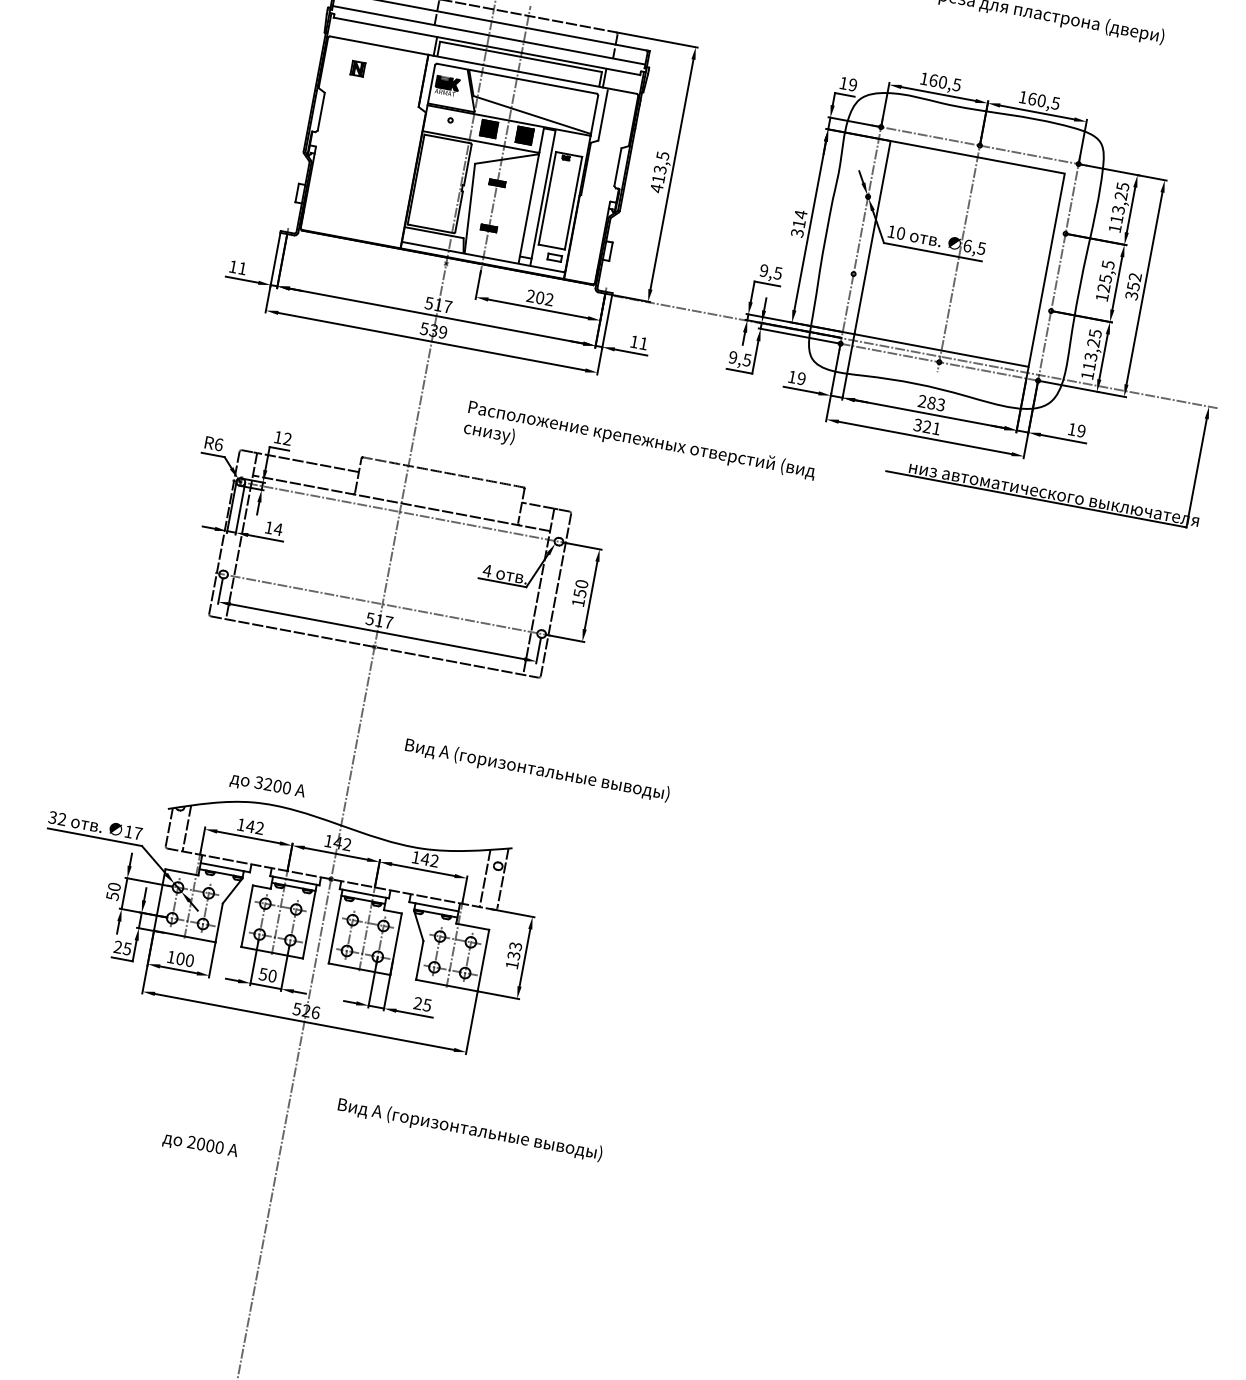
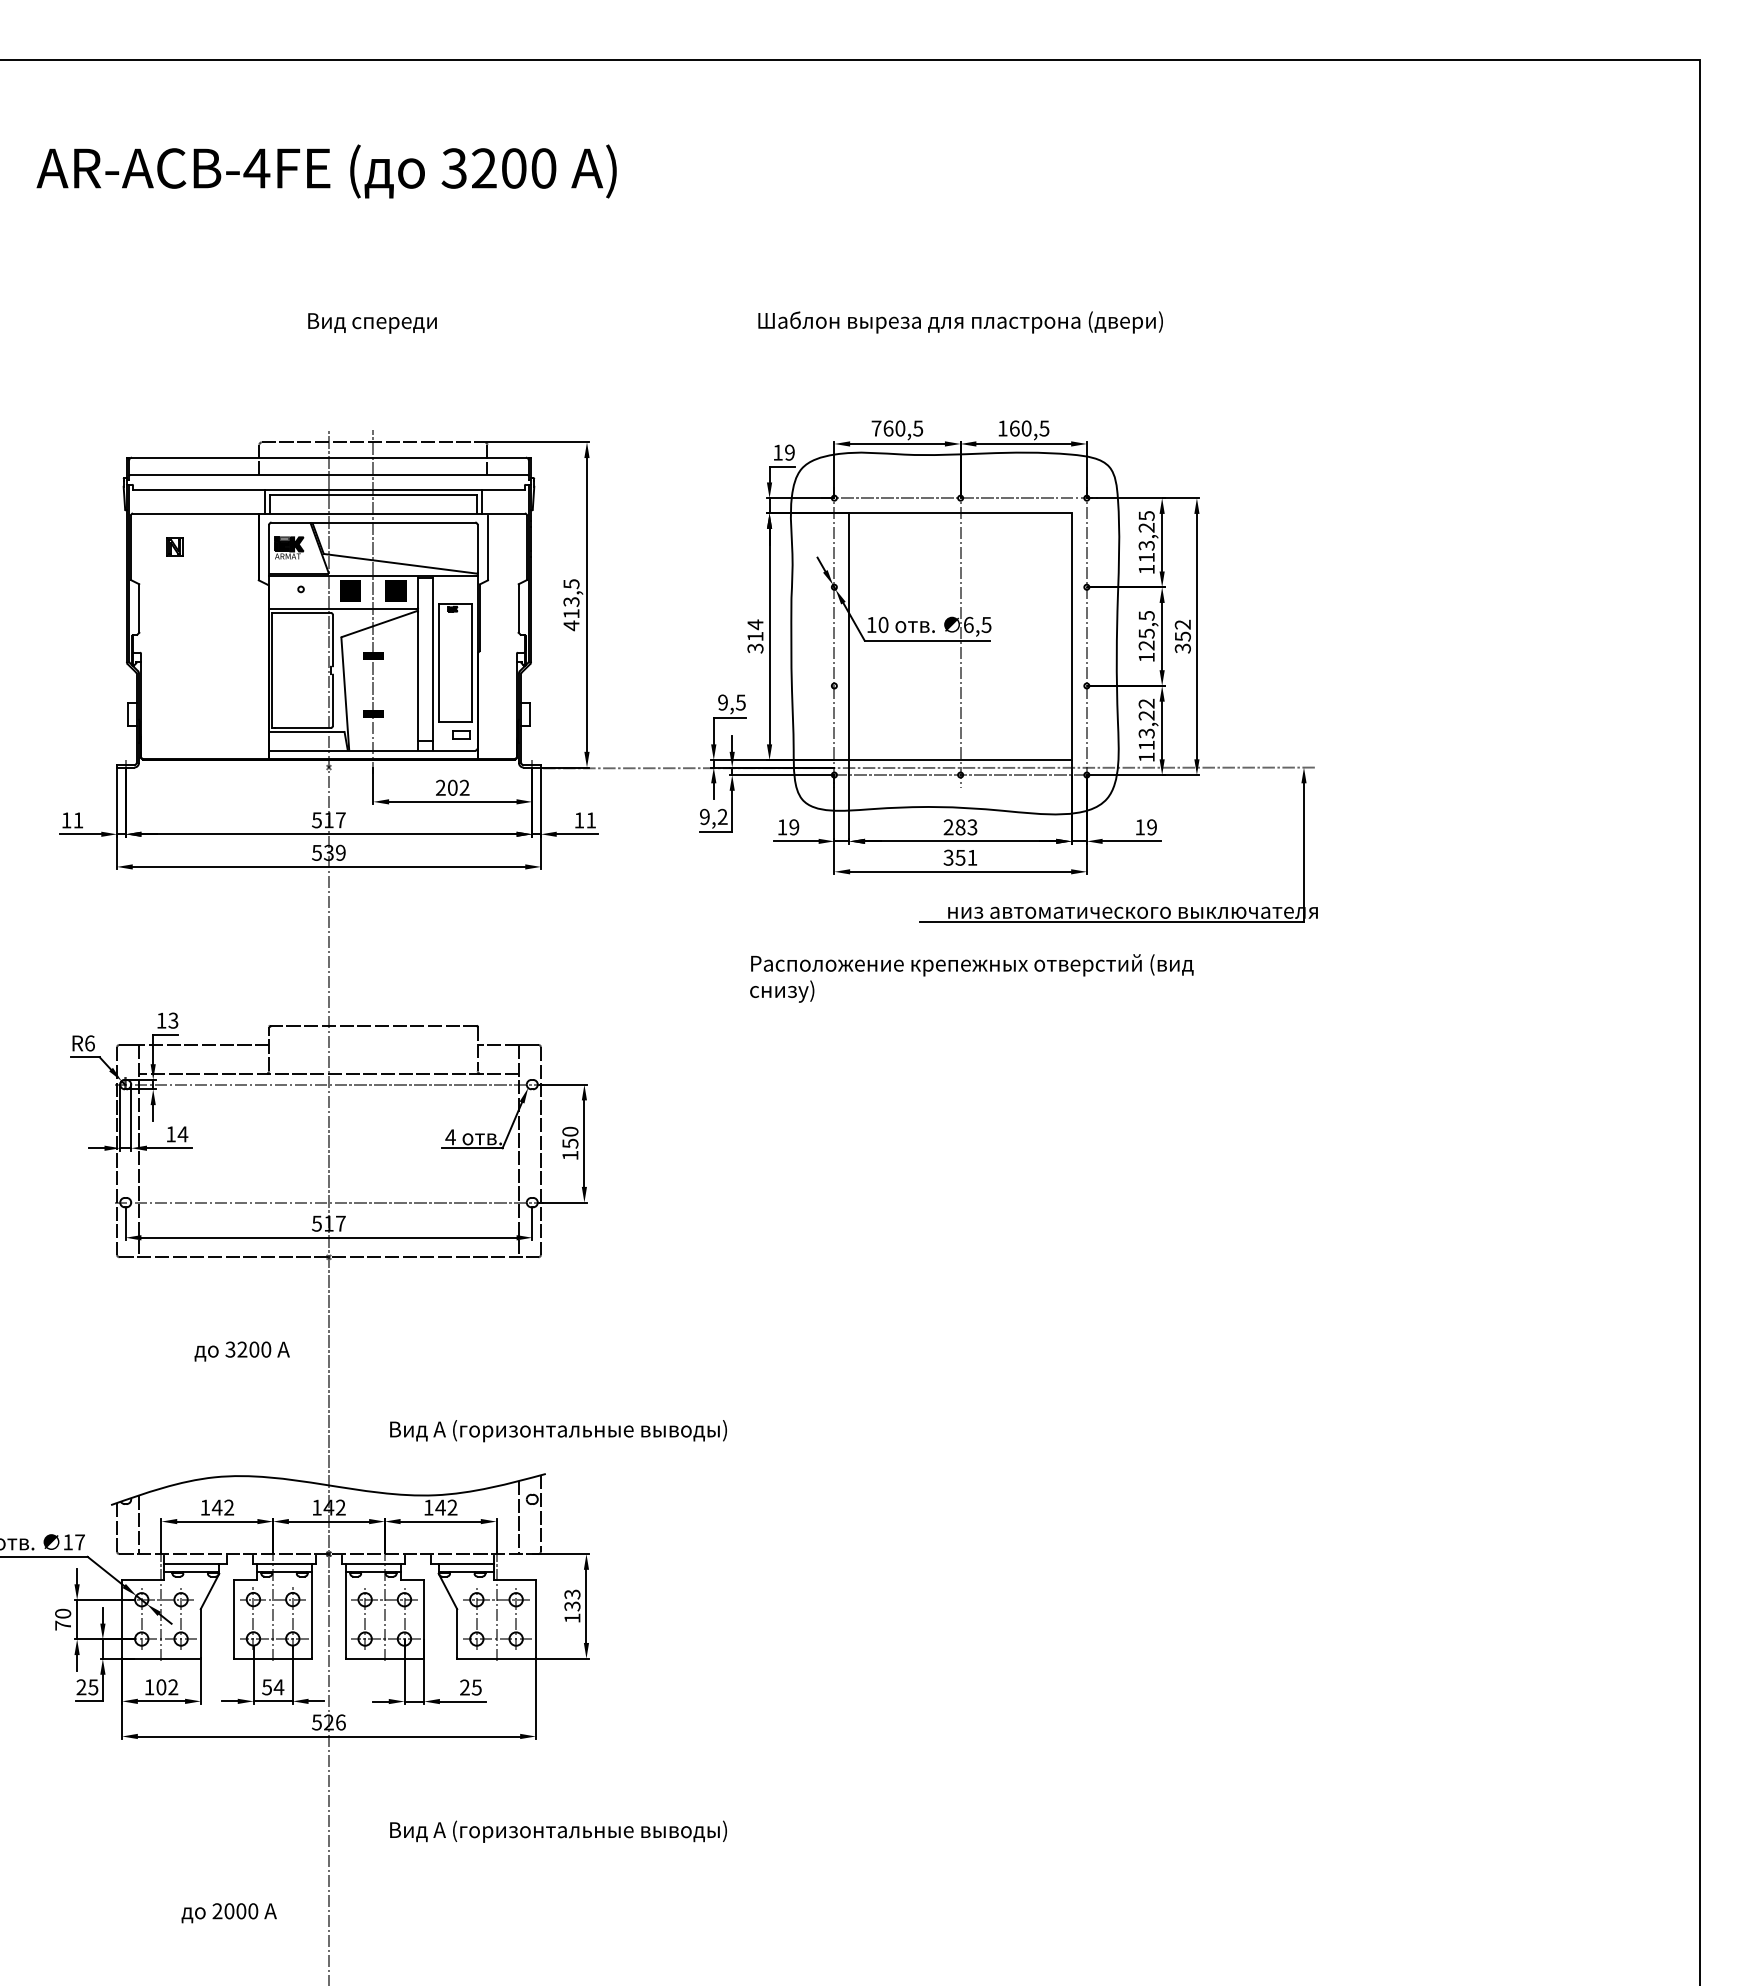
text: (924, 78) -> (876, 428), 160,5 -> 760,5
text: (1095, 333) -> (1146, 703), 113,25 -> 113,22
text: (747, 359) -> (722, 816), 9,5 -> 9,2
text: (927, 426) -> (960, 857), 321 -> 351
text: (287, 439) -> (173, 1020), 12 -> 13
text: (639, 450) -> (971, 978), moved
text: (537, 770) -> (558, 1431), moved
text: (267, 785) -> (241, 1351), moved
text: (113, 896) -> (63, 1625), 50 -> 70
text: (189, 960) -> (173, 1687), 100 -> 102
text: (272, 976) -> (278, 1687), 50 -> 54

